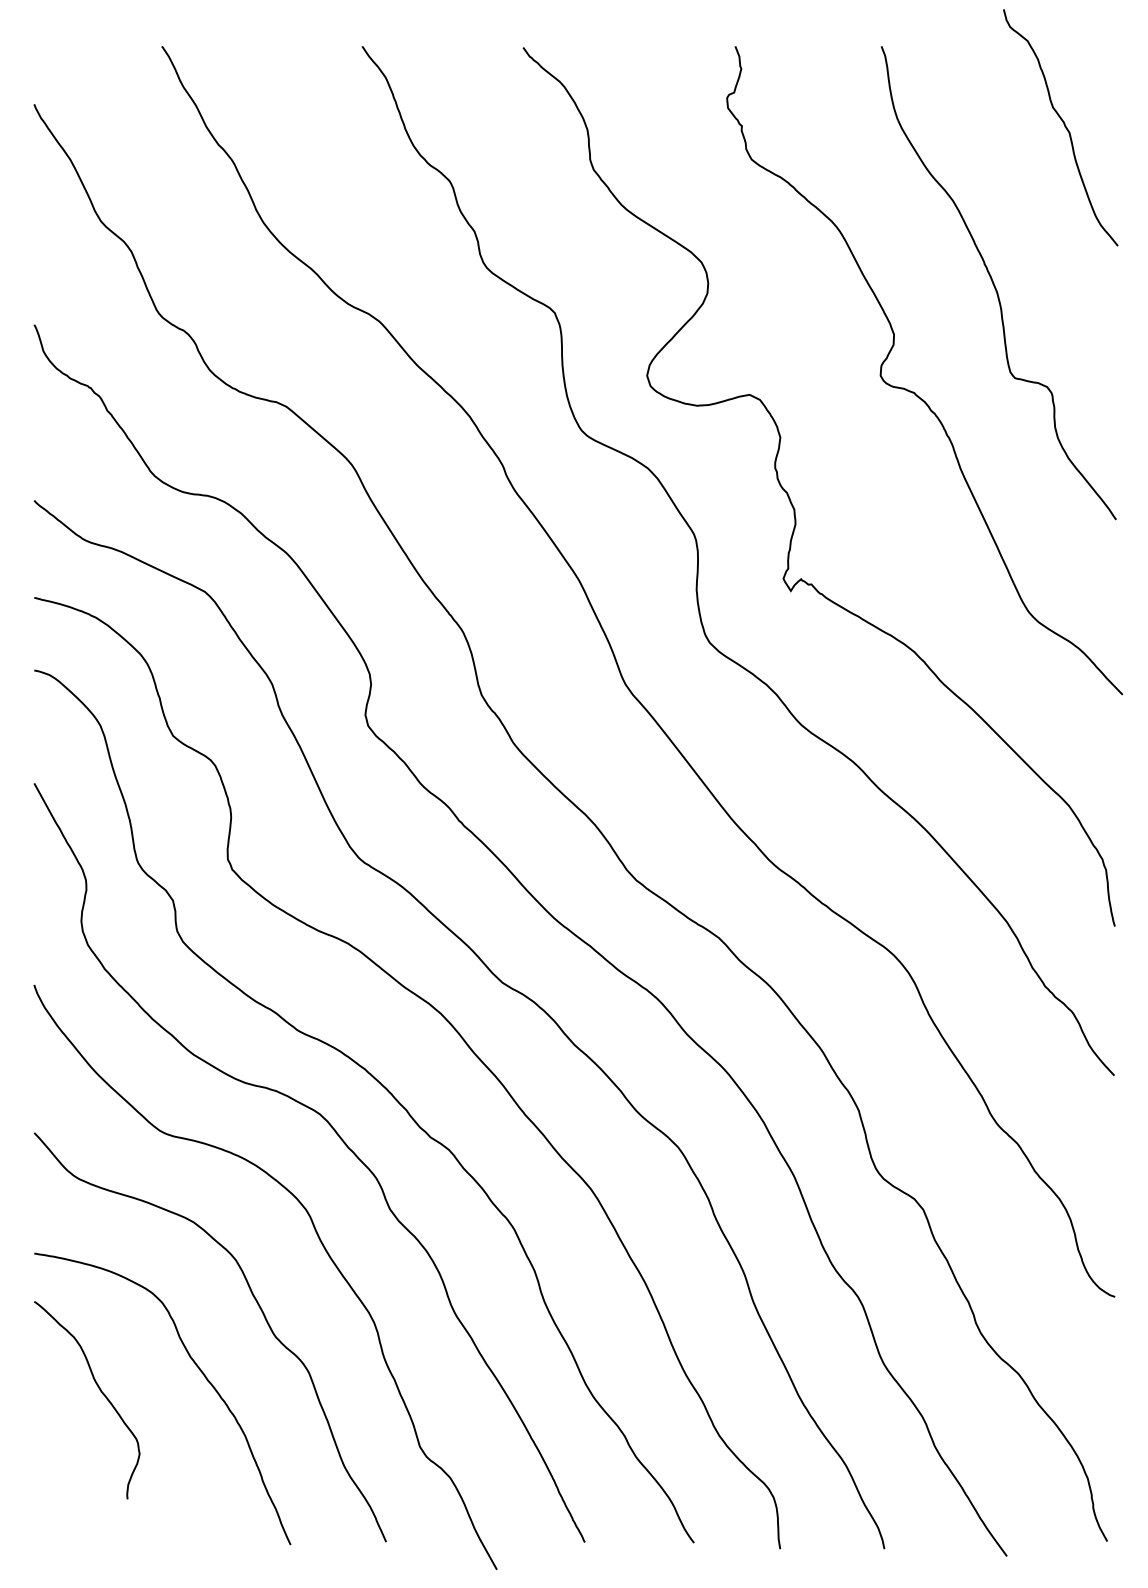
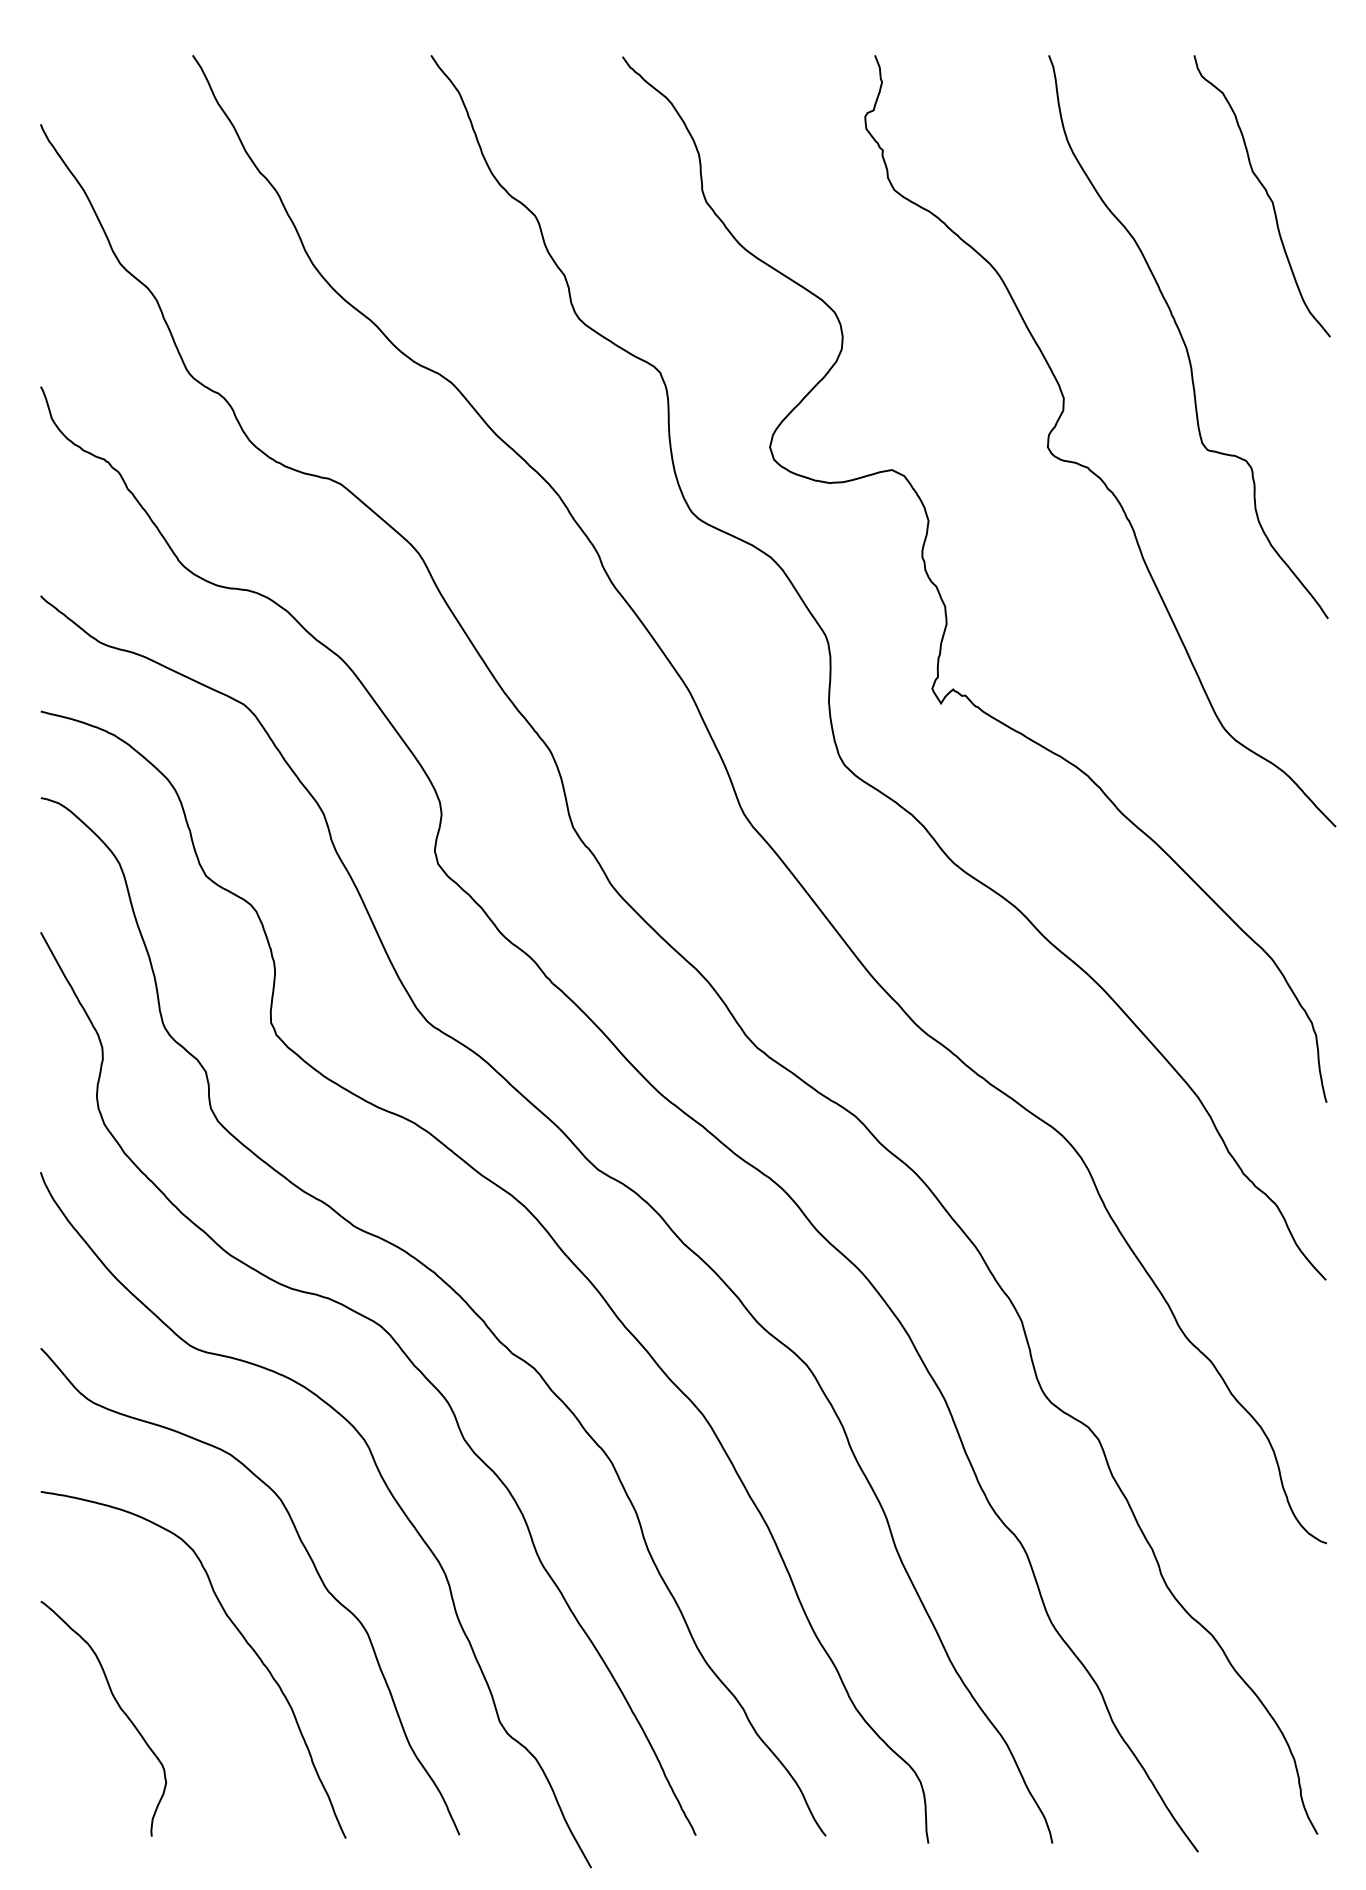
curve: (1064, 126) -> (1266, 194), moved
curve: (99, 1390) -> (118, 1707), moved

